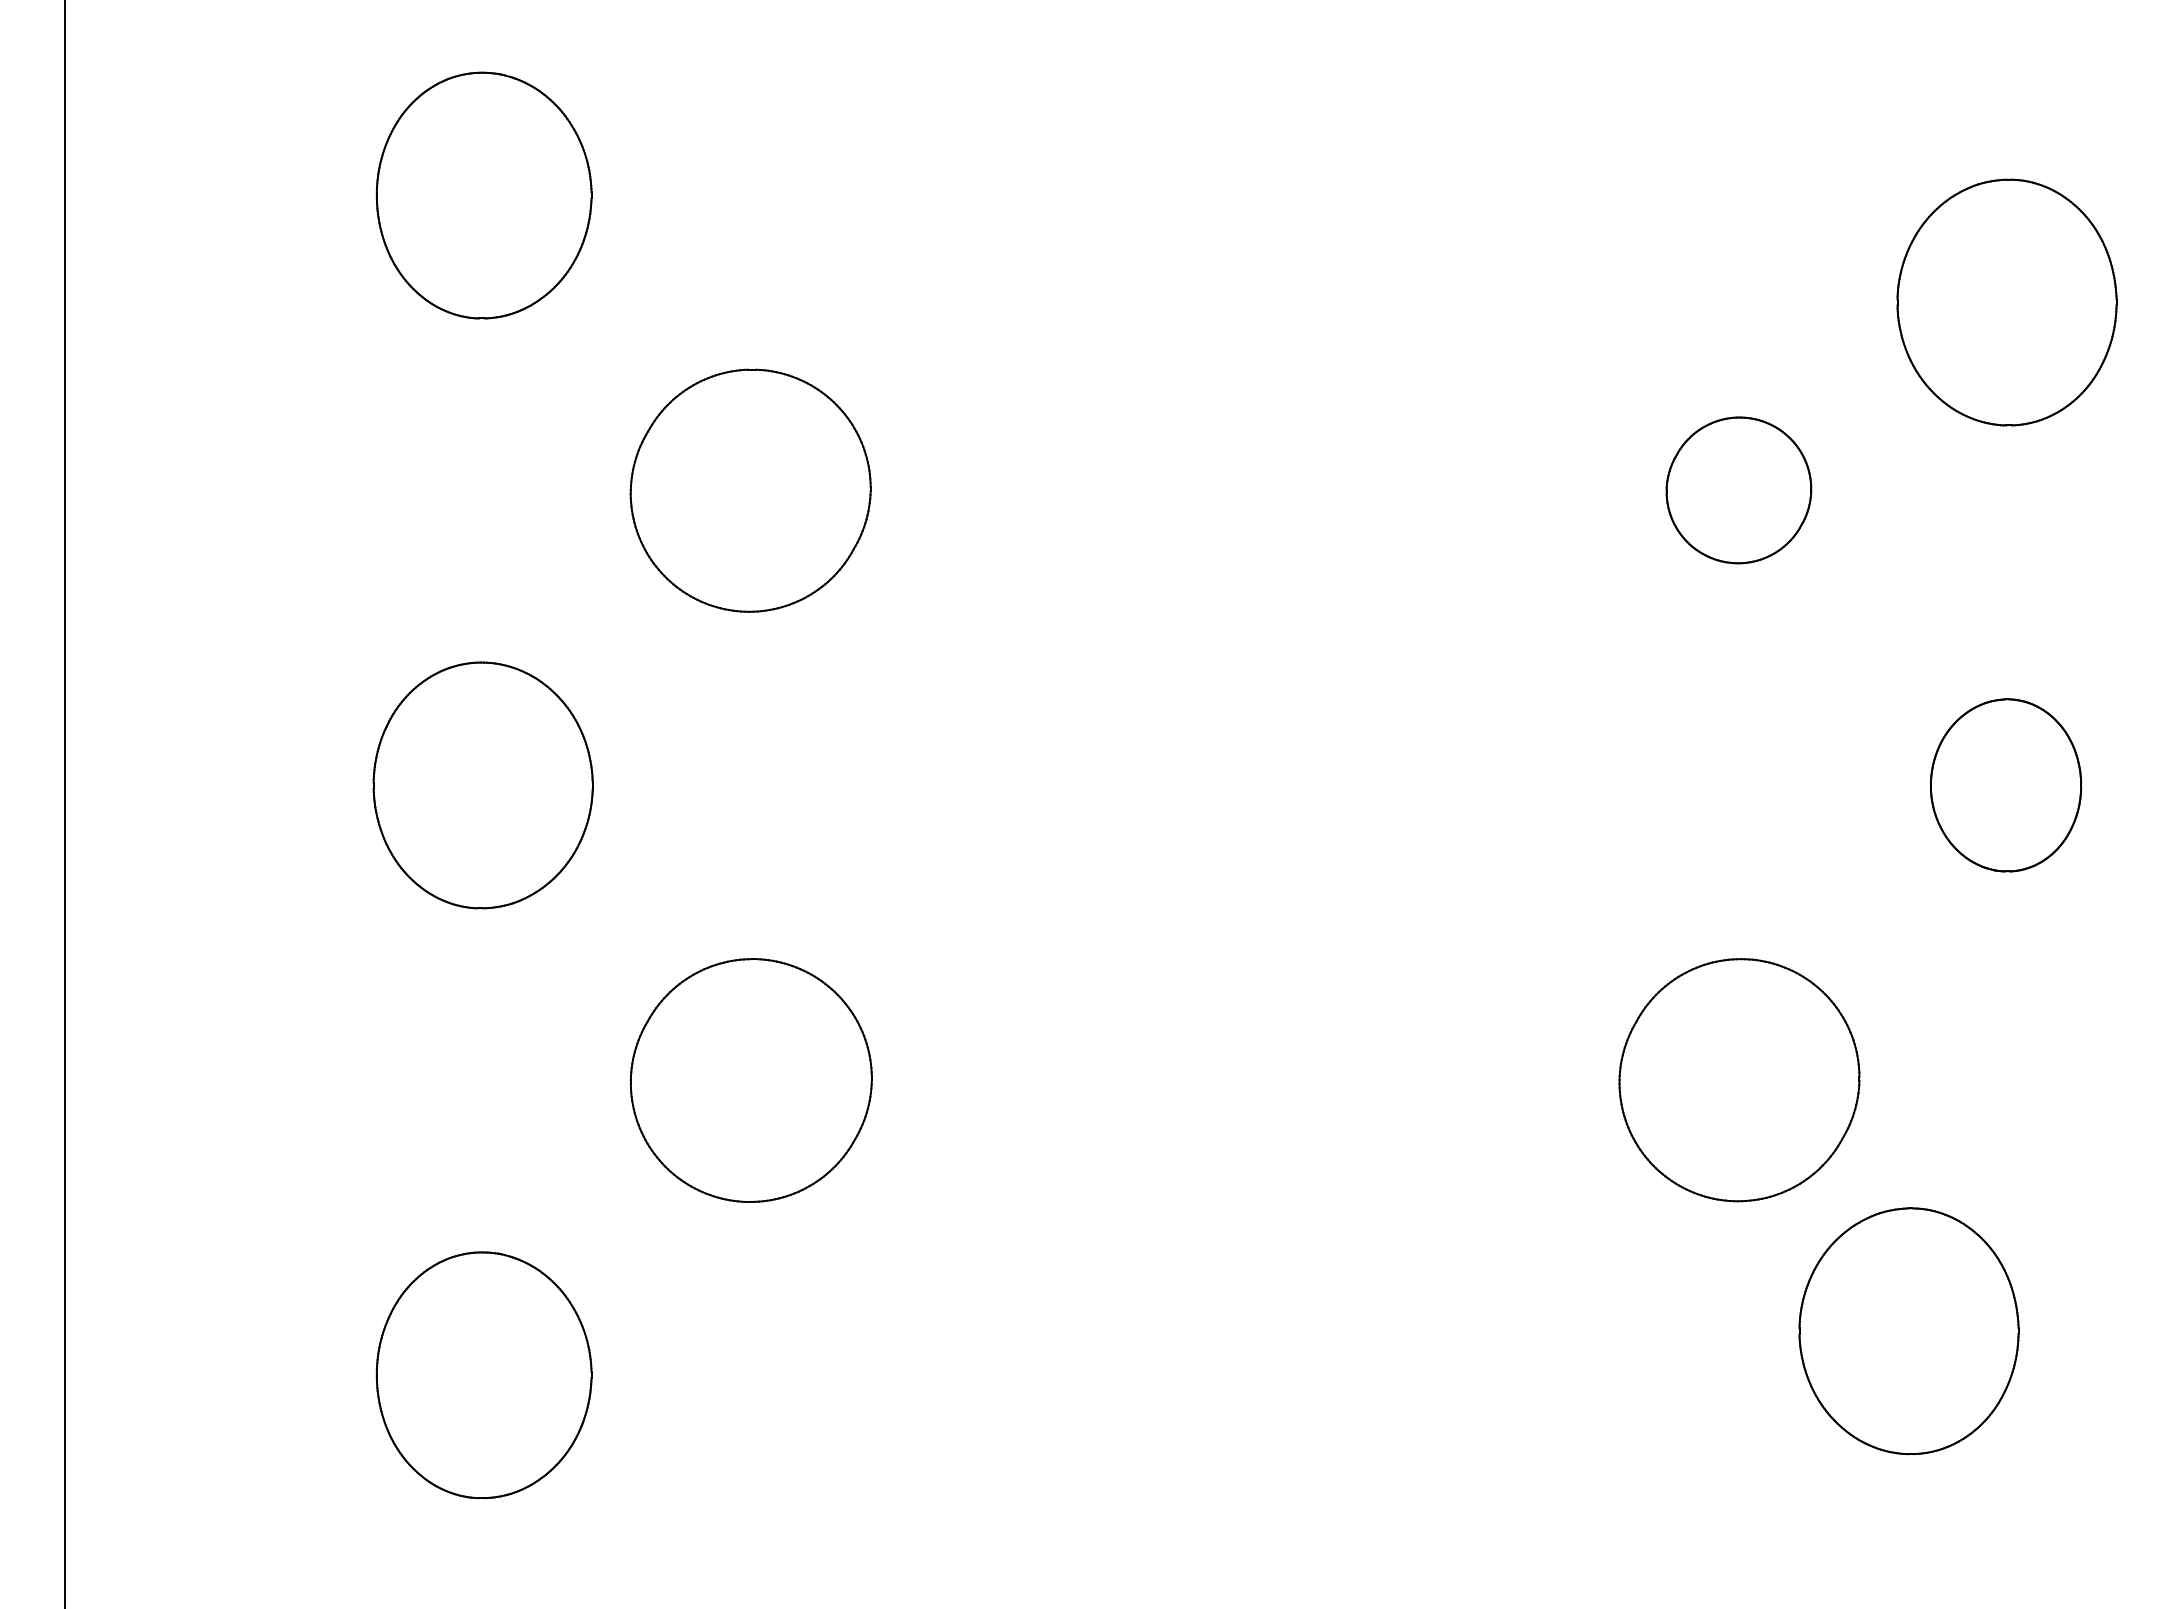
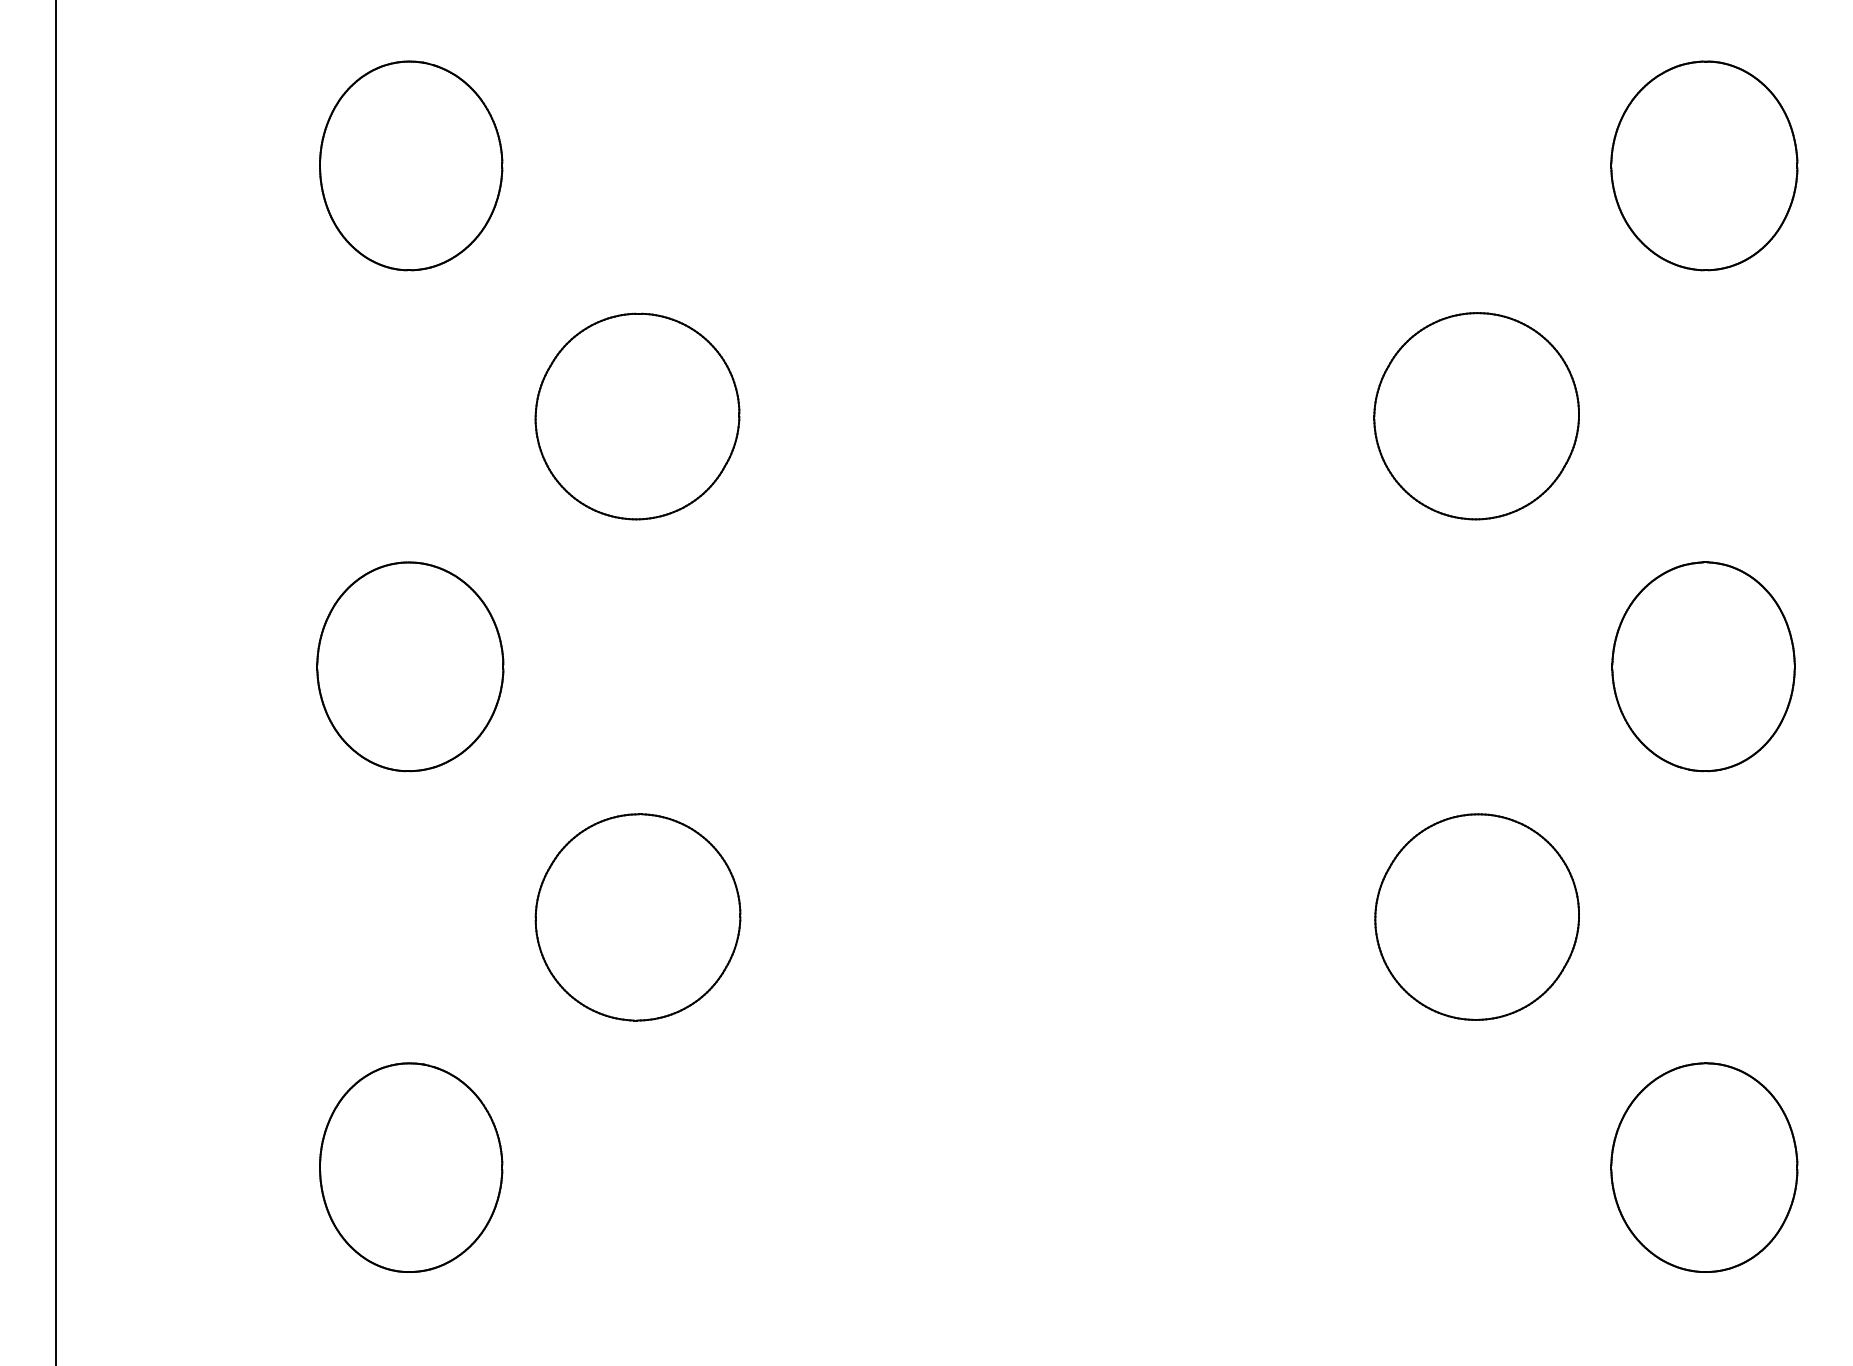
part: (2006, 302) -> (1703, 165), moved
part: (1738, 490) -> (1476, 416), size x1.67
part: (2005, 785) -> (1703, 666), size x1.43
part: (1908, 1331) -> (1703, 1167), moved

